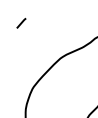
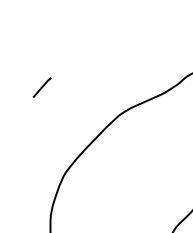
line: (21, 23) -> (42, 87), moved

